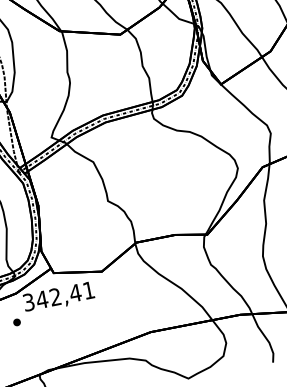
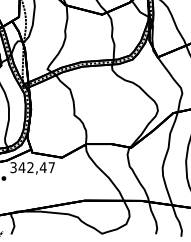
text: (88, 290) -> (51, 167), 342,41 -> 342,47

